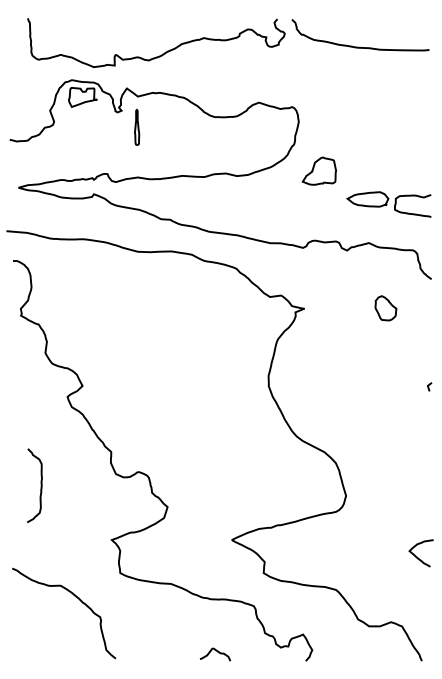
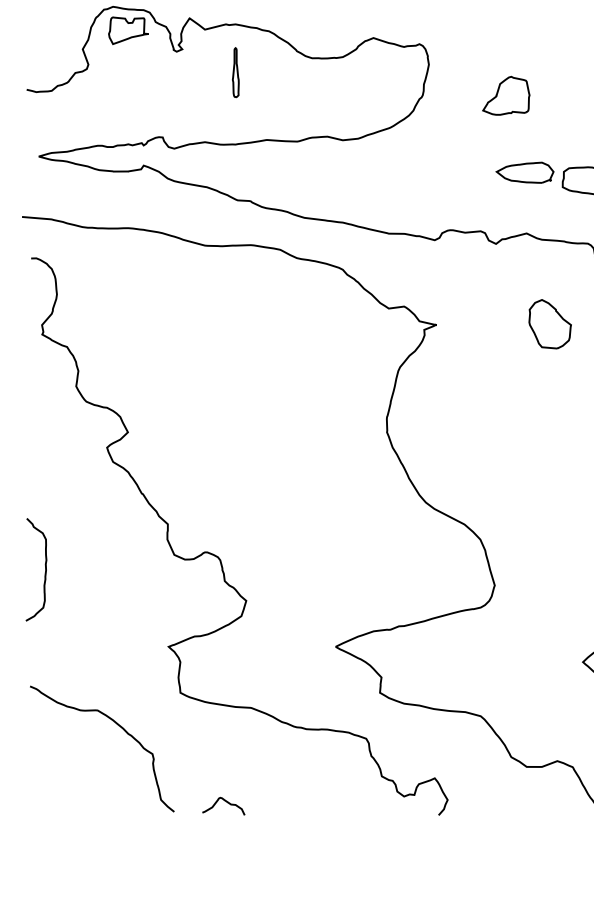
part: (137, 126) -> (236, 71), moved
part: (318, 170) -> (505, 94), moved
part: (385, 308) -> (549, 324), size x1.43
curve: (40, 485) -> (44, 569), moved
curve: (217, 652) -> (226, 803), moved

